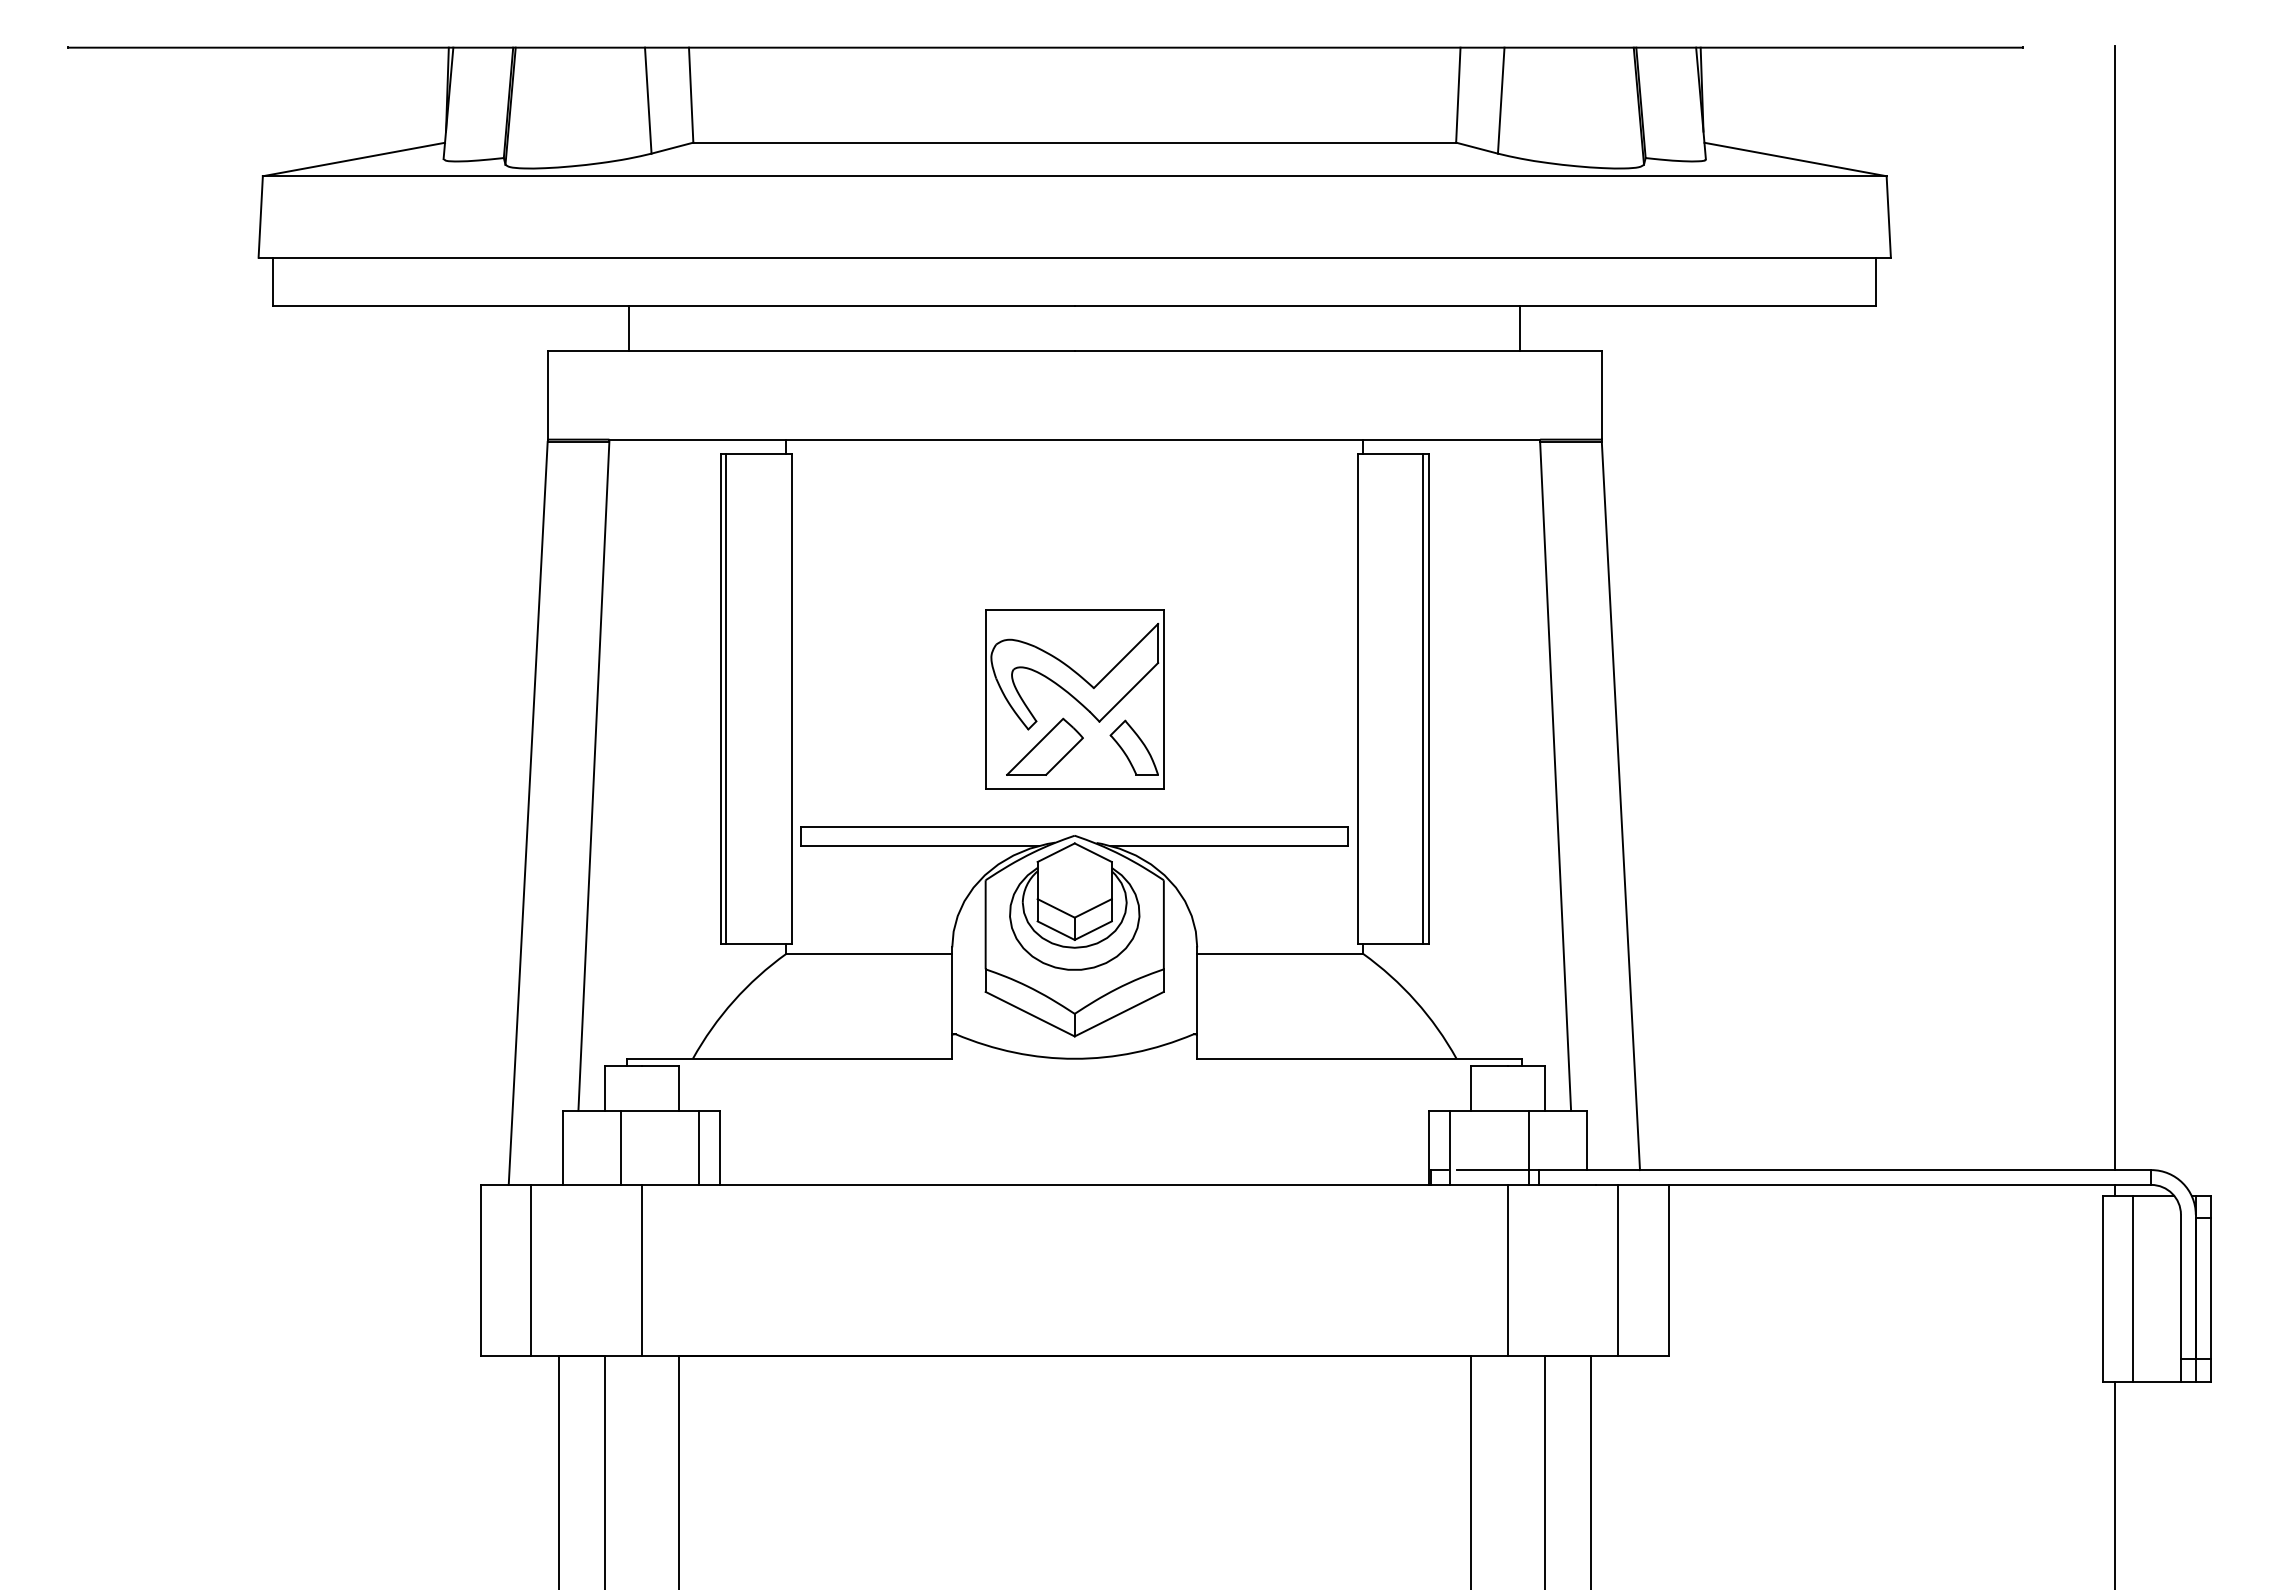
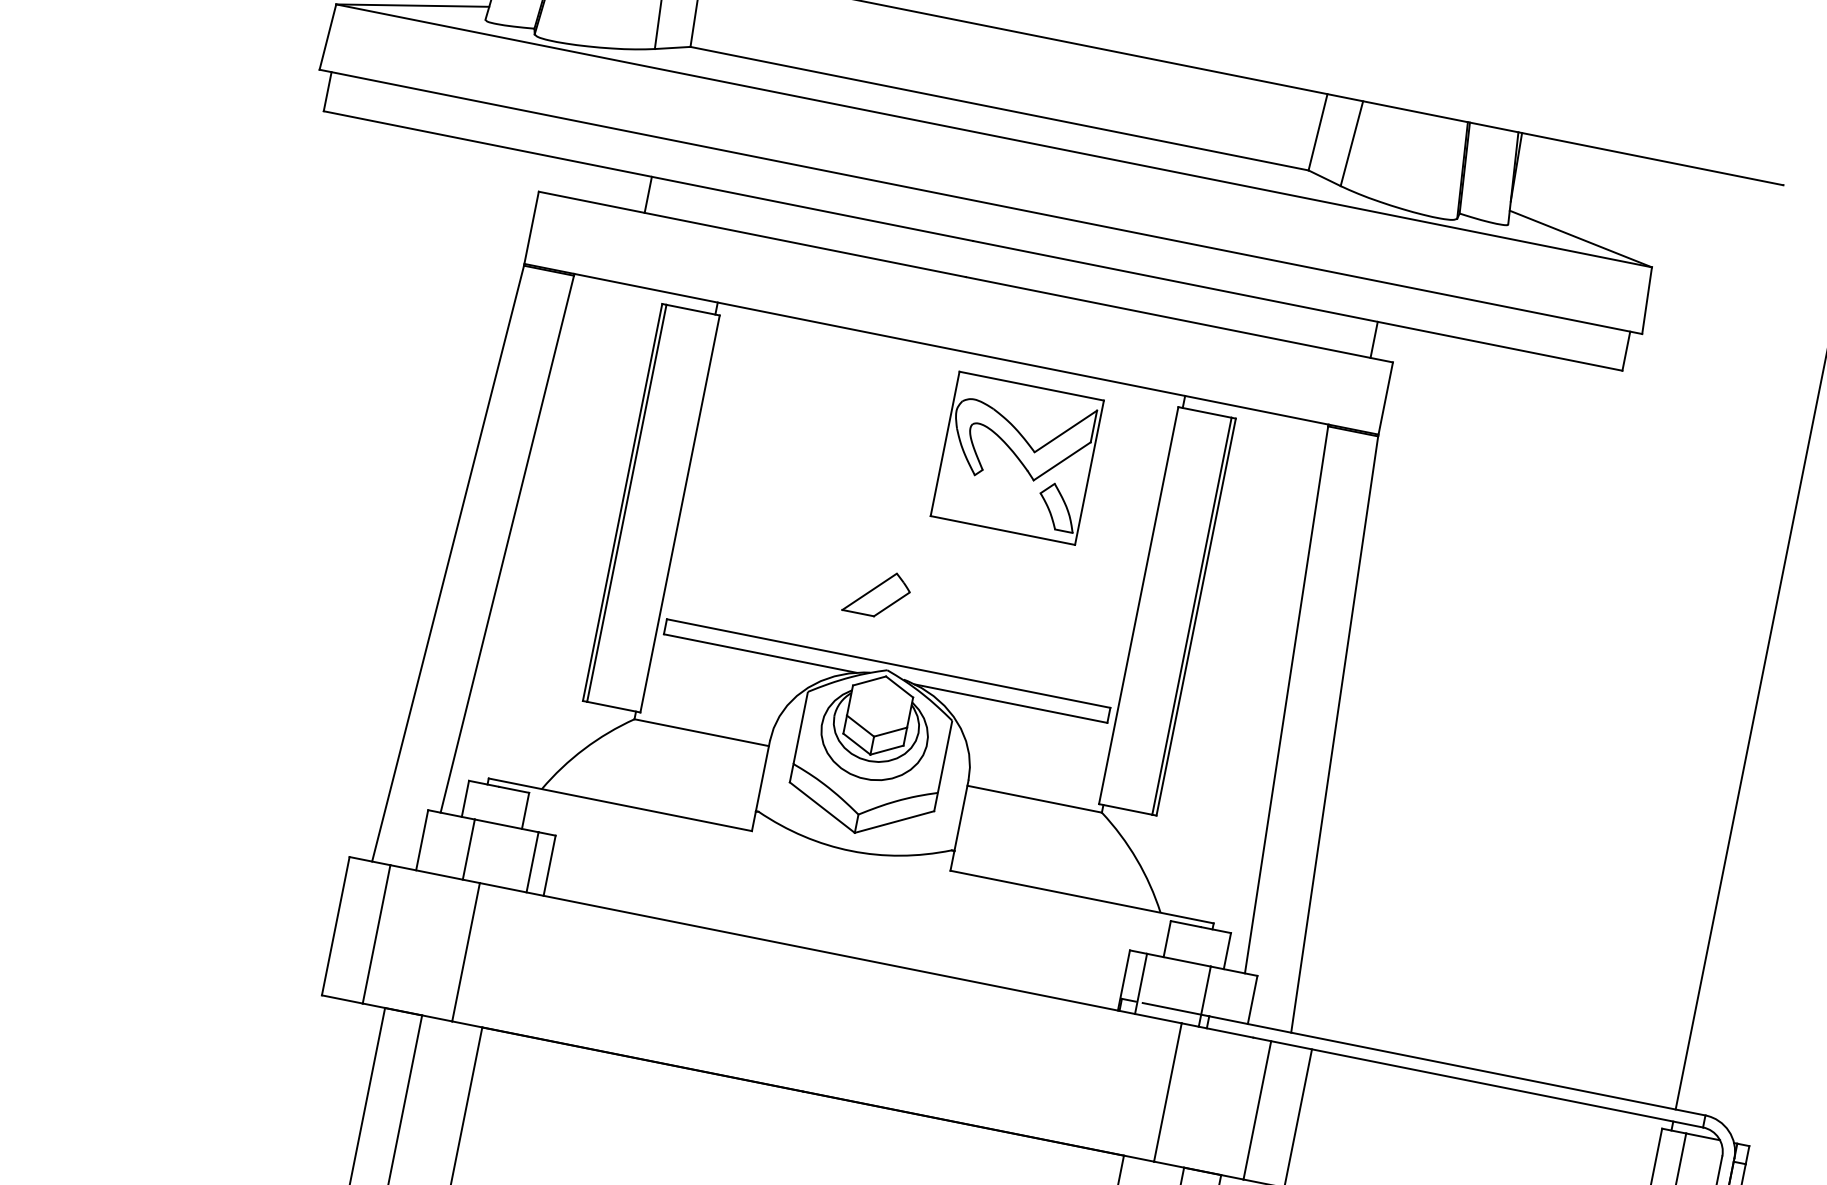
line: (629, 327) -> (648, 194), moved
line: (1520, 327) -> (1374, 339), moved
part: (1074, 699) -> (1017, 458), moved

